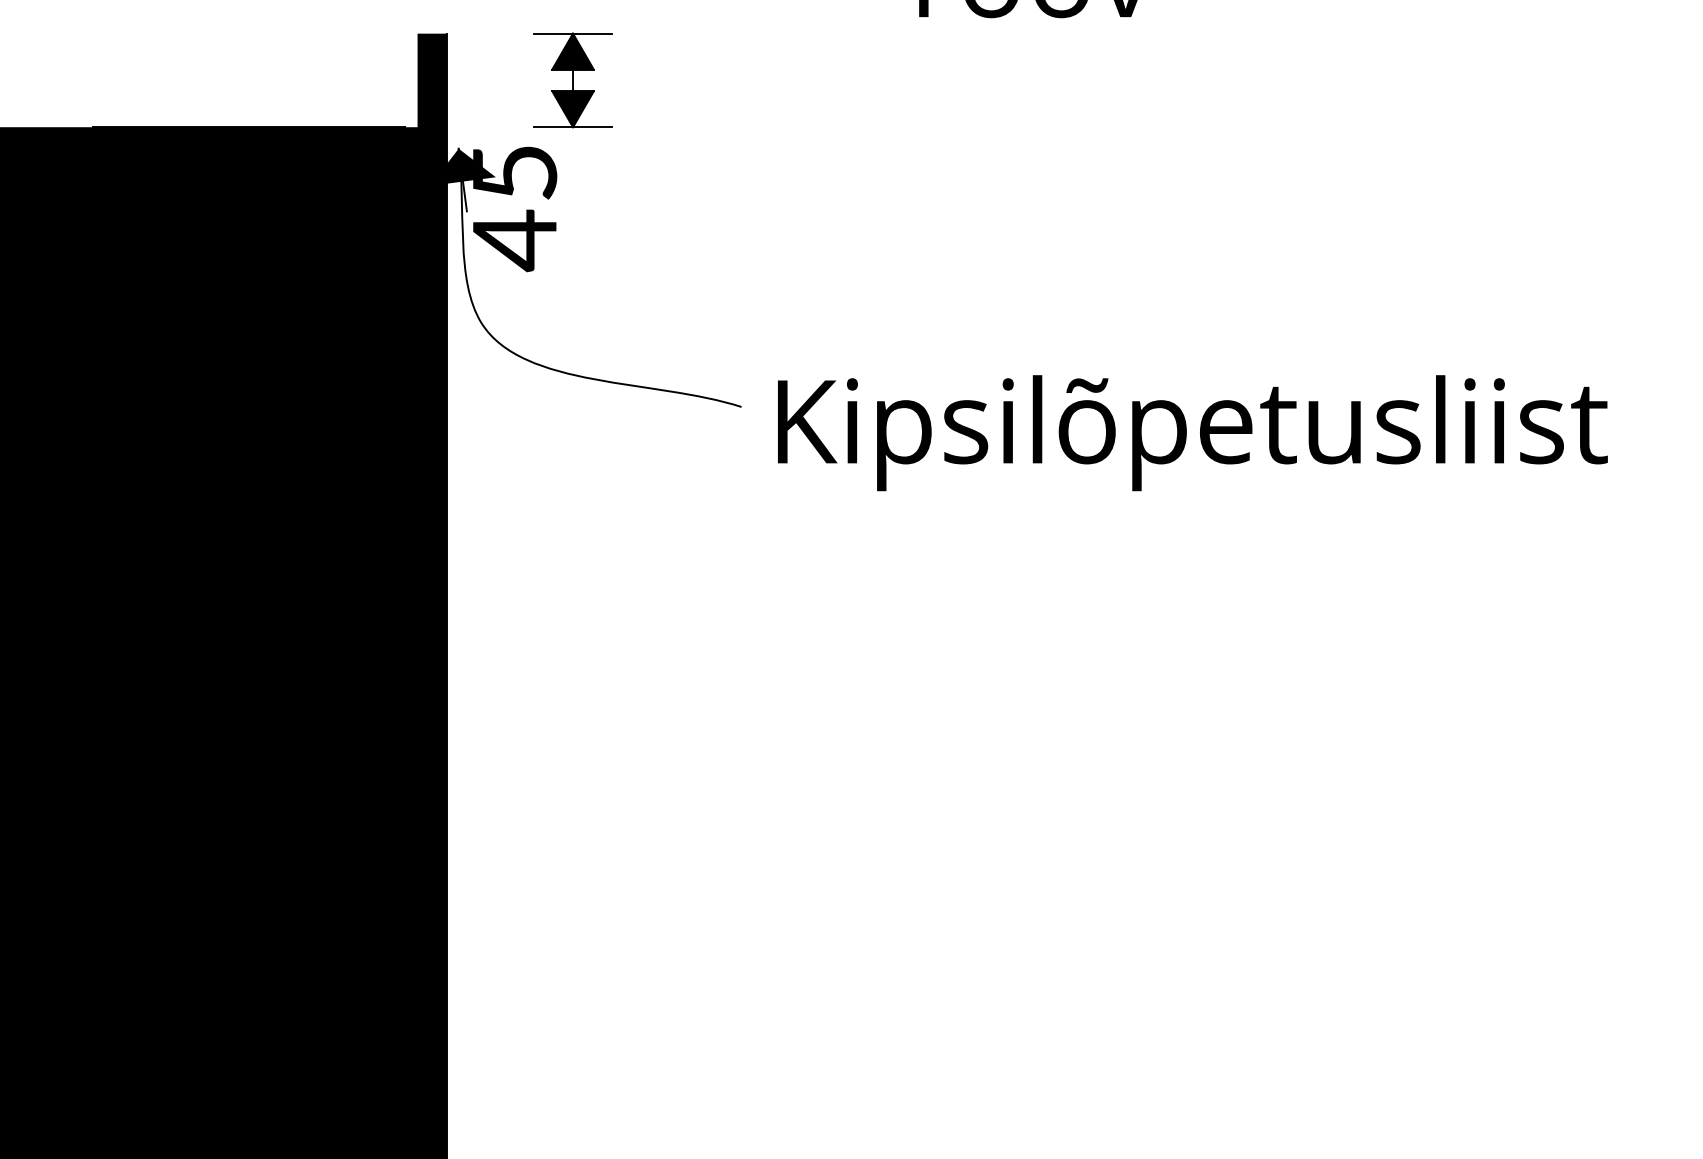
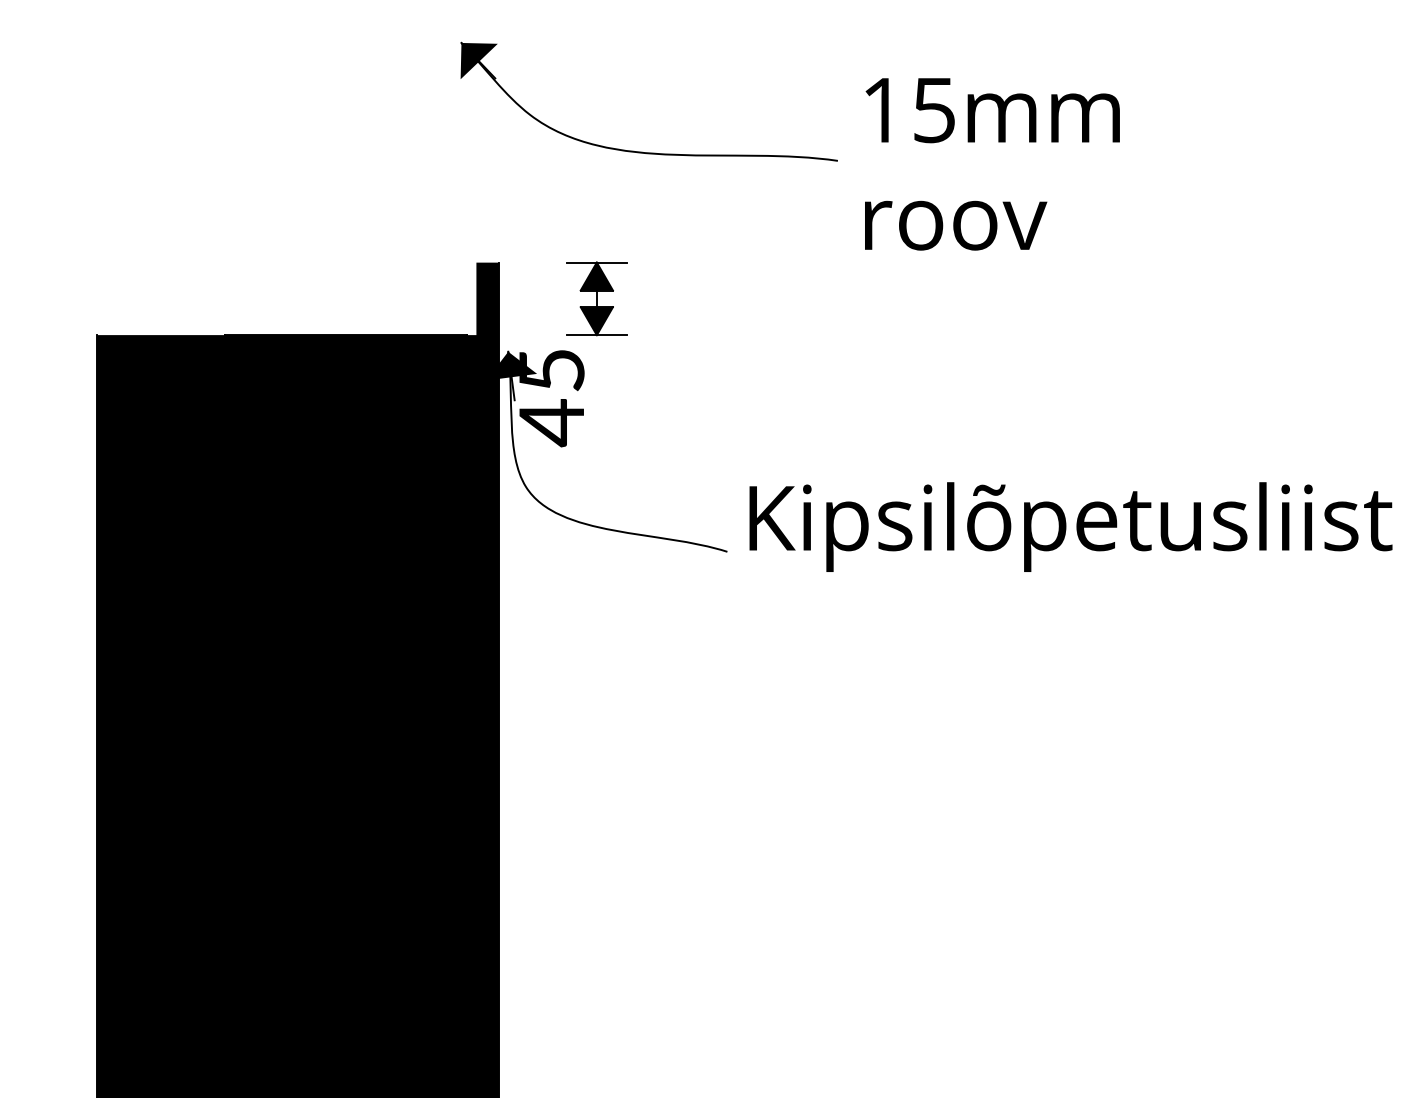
text: (1192, 432) -> (1070, 526), moved

